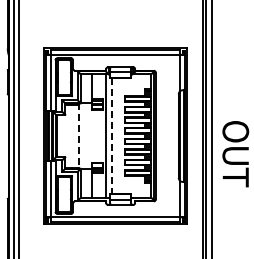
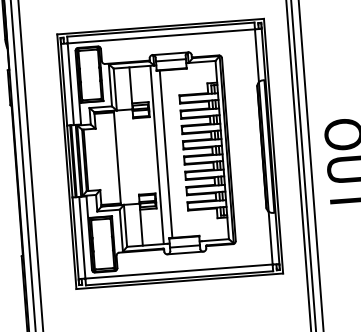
line: (78, 136) -> (117, 158), dashed -> solid
line: (112, 136) -> (166, 154), dashed -> solid

